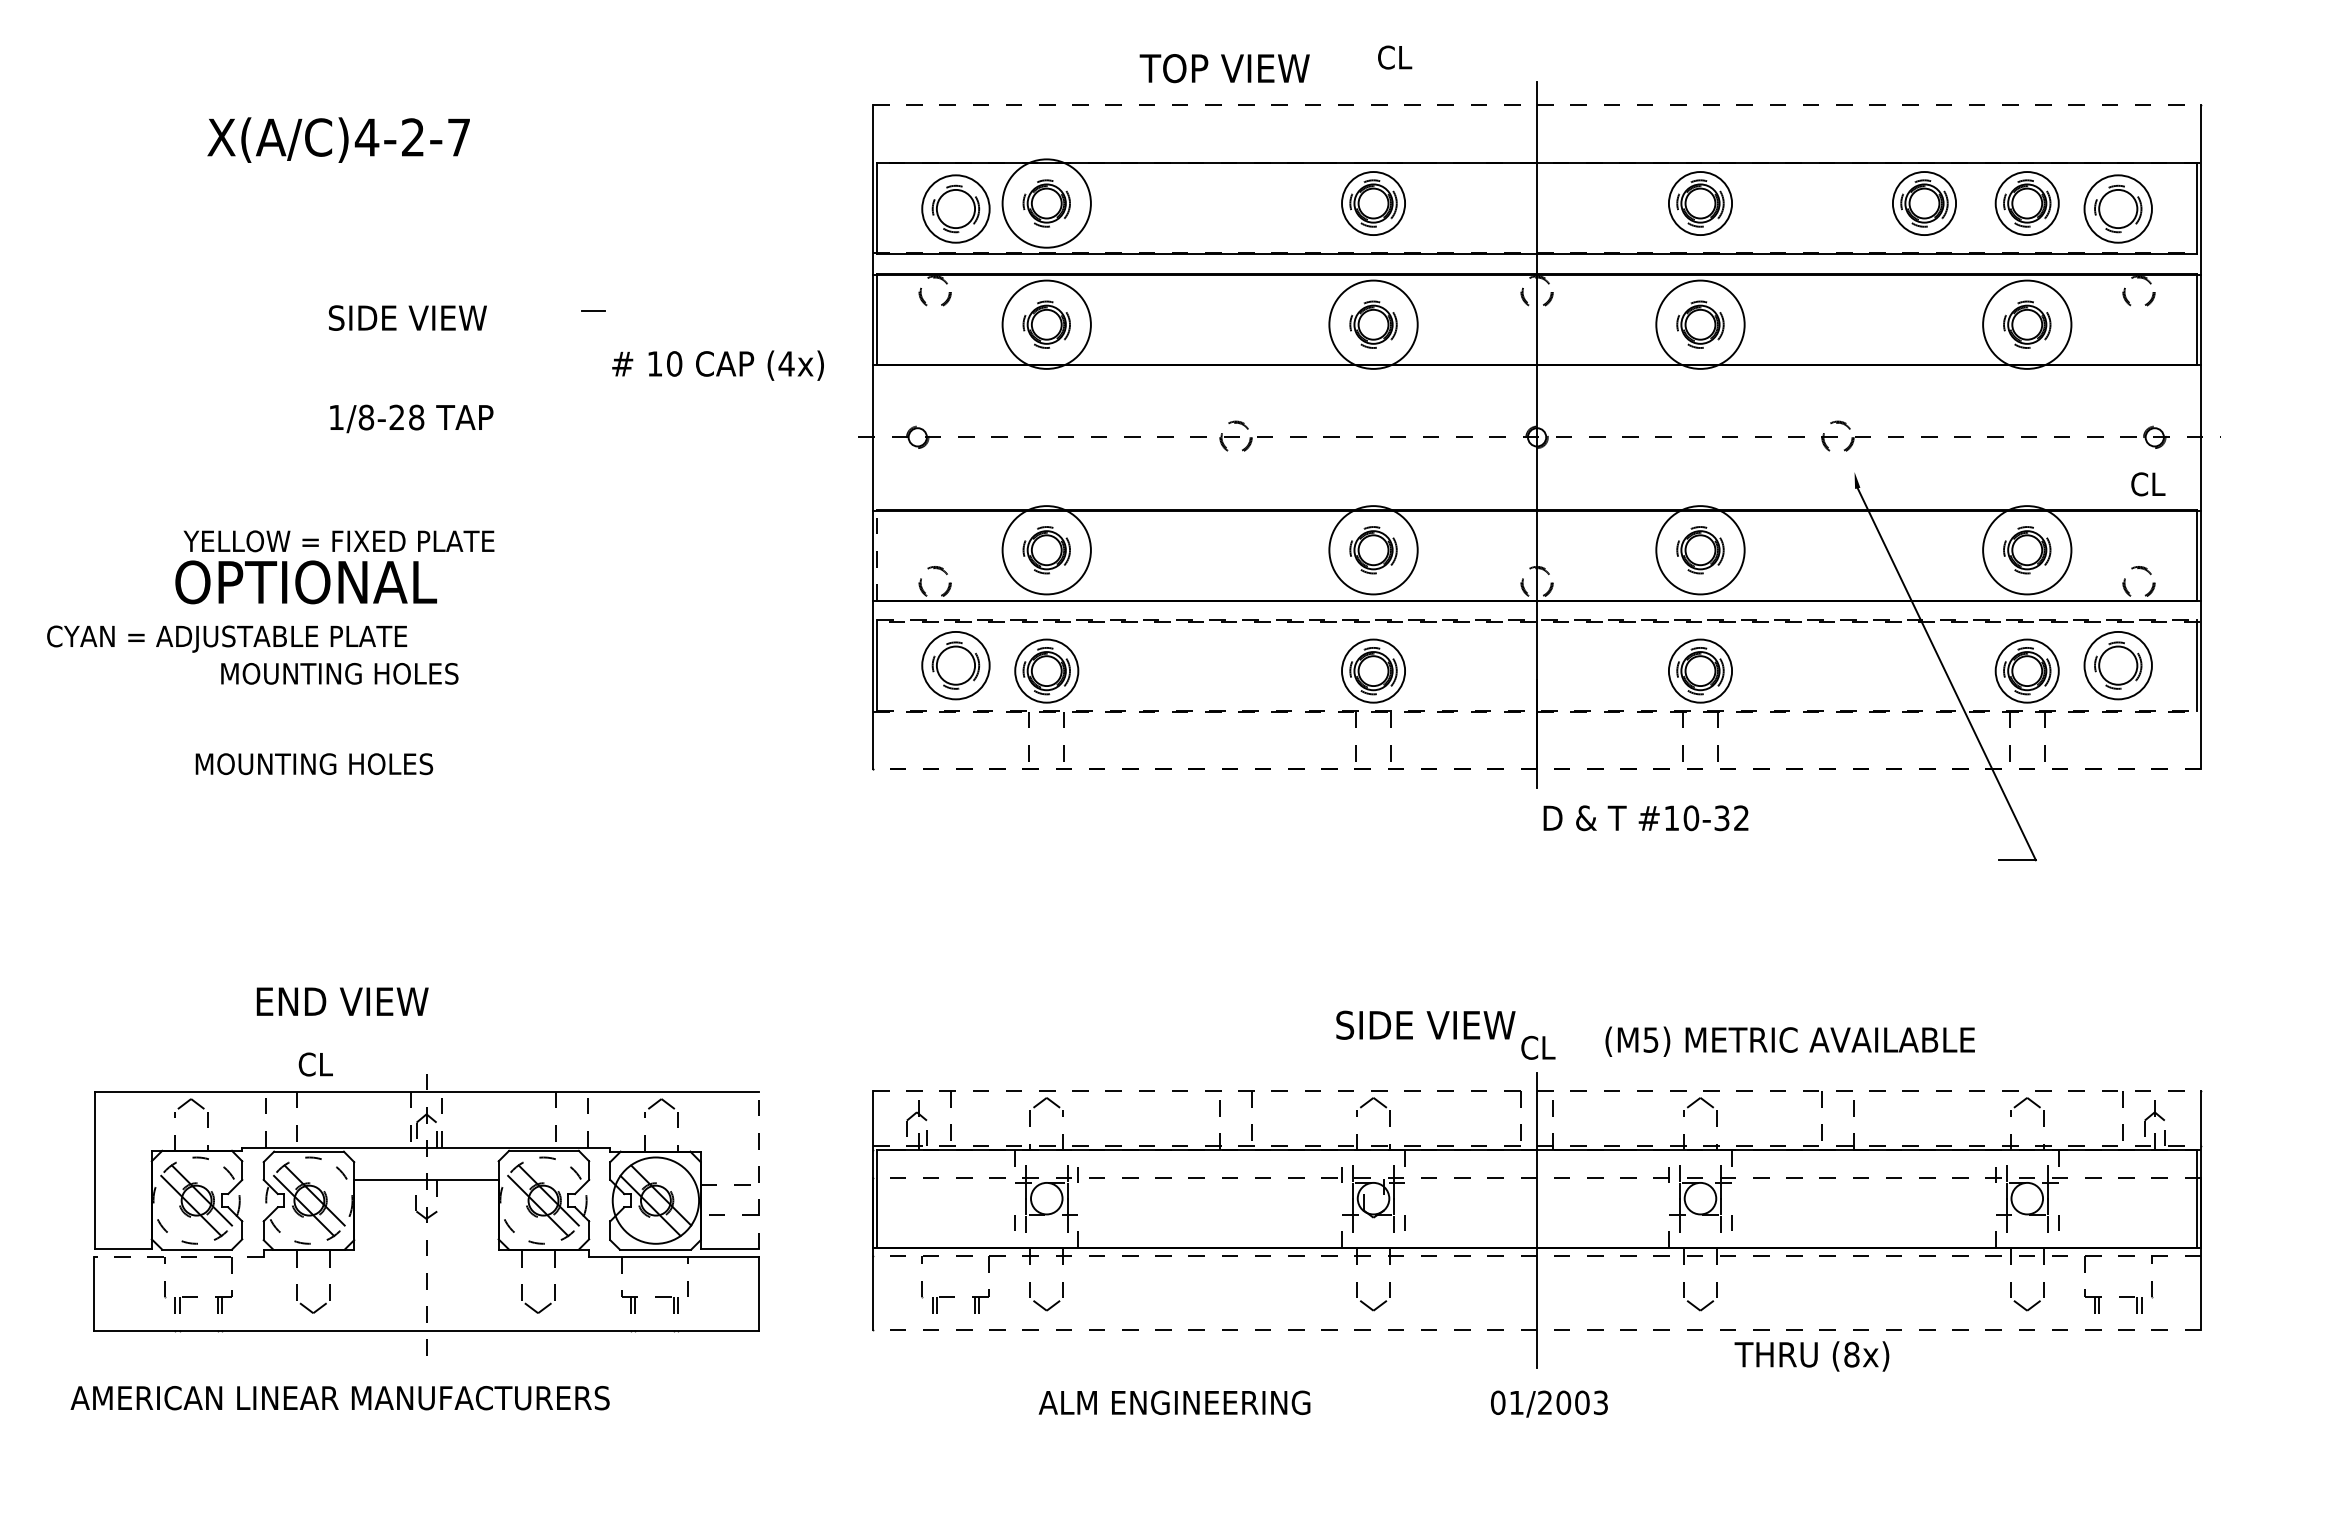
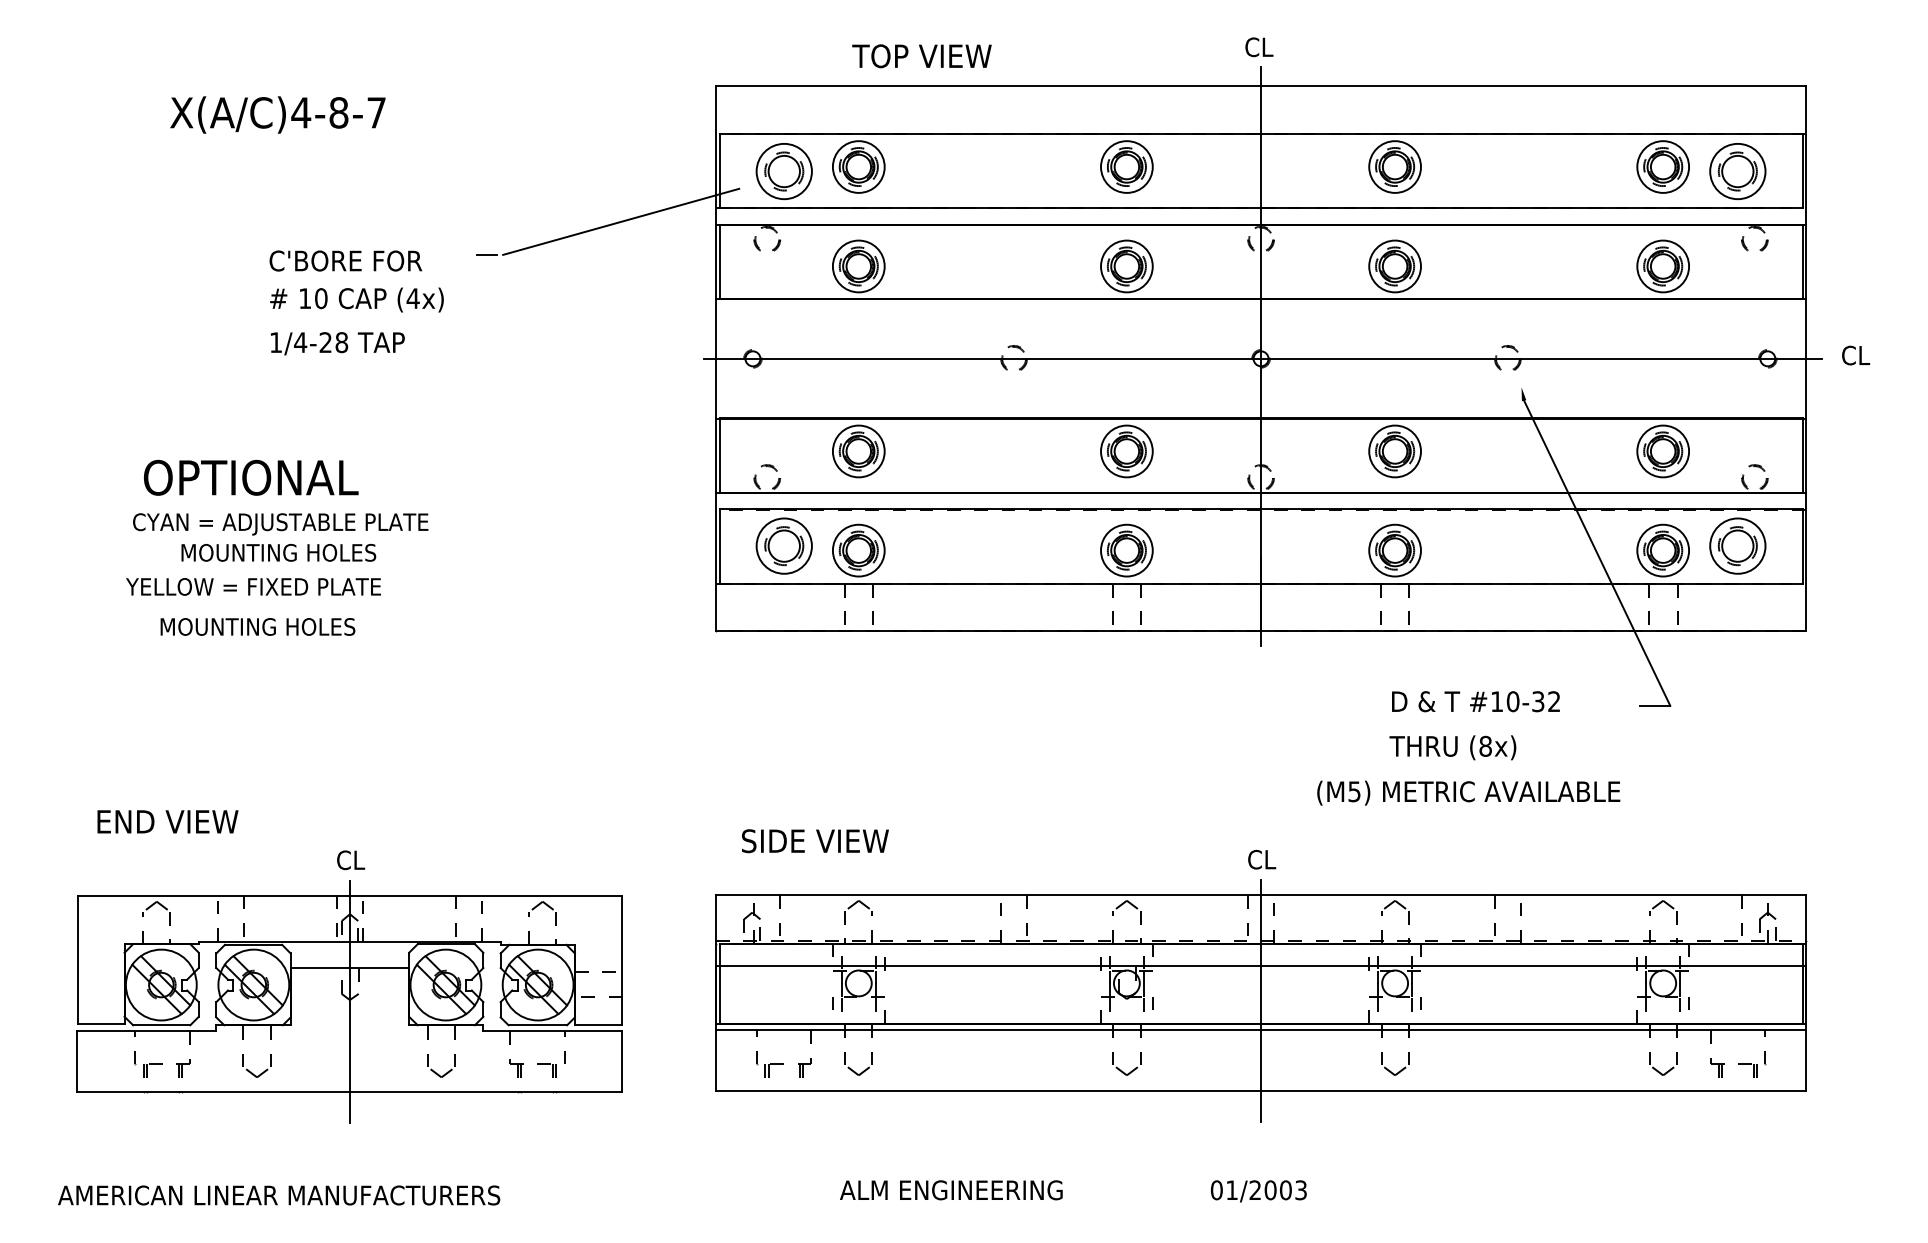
text: (1395, 57) -> (1259, 47), moved
text: (1224, 68) -> (921, 56), moved
line: (1537, 105) -> (1261, 86), dashed -> solid
text: (412, 137) -> (338, 112), X(A/C)4-2-7 -> X(A/C)4-8-7
circle: (1046, 203) -> (858, 166), size x0.71
part: (1924, 203) -> (1578, 166), removed
line: (756, 270) -> (620, 221), added
text: (421, 317) -> (345, 260), SIDE VIEW -> C'BORE FOR
circle: (1046, 324) -> (858, 266), size x0.71
circle: (1373, 324) -> (1126, 266), size x0.71
circle: (1700, 324) -> (1395, 266), size x0.71
circle: (2026, 324) -> (1662, 266), size x0.71
text: (717, 365) -> (356, 299), moved
text: (366, 417) -> (300, 342), 1/8-28 -> 1/4-28
line: (1540, 437) -> (1263, 358), dashed -> solid
text: (2148, 484) -> (1856, 355), moved
text: (338, 541) -> (253, 587), moved
circle: (1046, 549) -> (858, 450), size x0.71
circle: (1373, 549) -> (1126, 450), size x0.71
circle: (1700, 549) -> (1395, 450), size x0.71
circle: (2026, 549) -> (1662, 450), size x0.71
line: (877, 554) -> (719, 454), dashed -> solid
line: (1537, 620) -> (1261, 509), dashed -> solid
text: (227, 638) -> (281, 523), moved
line: (1537, 711) -> (1261, 583), dashed -> solid
line: (1536, 769) -> (1260, 631), dashed -> solid
text: (1645, 818) -> (1475, 701), moved
text: (342, 1001) -> (167, 821), moved
text: (1425, 1024) -> (815, 840), moved
text: (1789, 1041) -> (1468, 792), moved
text: (315, 1064) -> (350, 860), moved
line: (1537, 1091) -> (1261, 895), dashed -> solid
line: (758, 1170) -> (622, 960), dashed -> solid
line: (1536, 1177) -> (1260, 966), dashed -> solid
circle: (196, 1200) -> (161, 984), dashed -> solid
circle: (309, 1200) -> (253, 984), dashed -> solid
circle: (543, 1200) -> (445, 984), dashed -> solid
line: (426, 1221) -> (349, 1002), dashed -> solid
line: (1536, 1255) -> (1260, 1030), dashed -> solid
line: (179, 1257) -> (147, 1031), dashed -> solid
line: (1536, 1329) -> (1260, 1090), dashed -> solid
text: (1811, 1356) -> (1452, 747), moved
text: (339, 1398) -> (278, 1195), moved
text: (1322, 1403) -> (1072, 1190), moved

